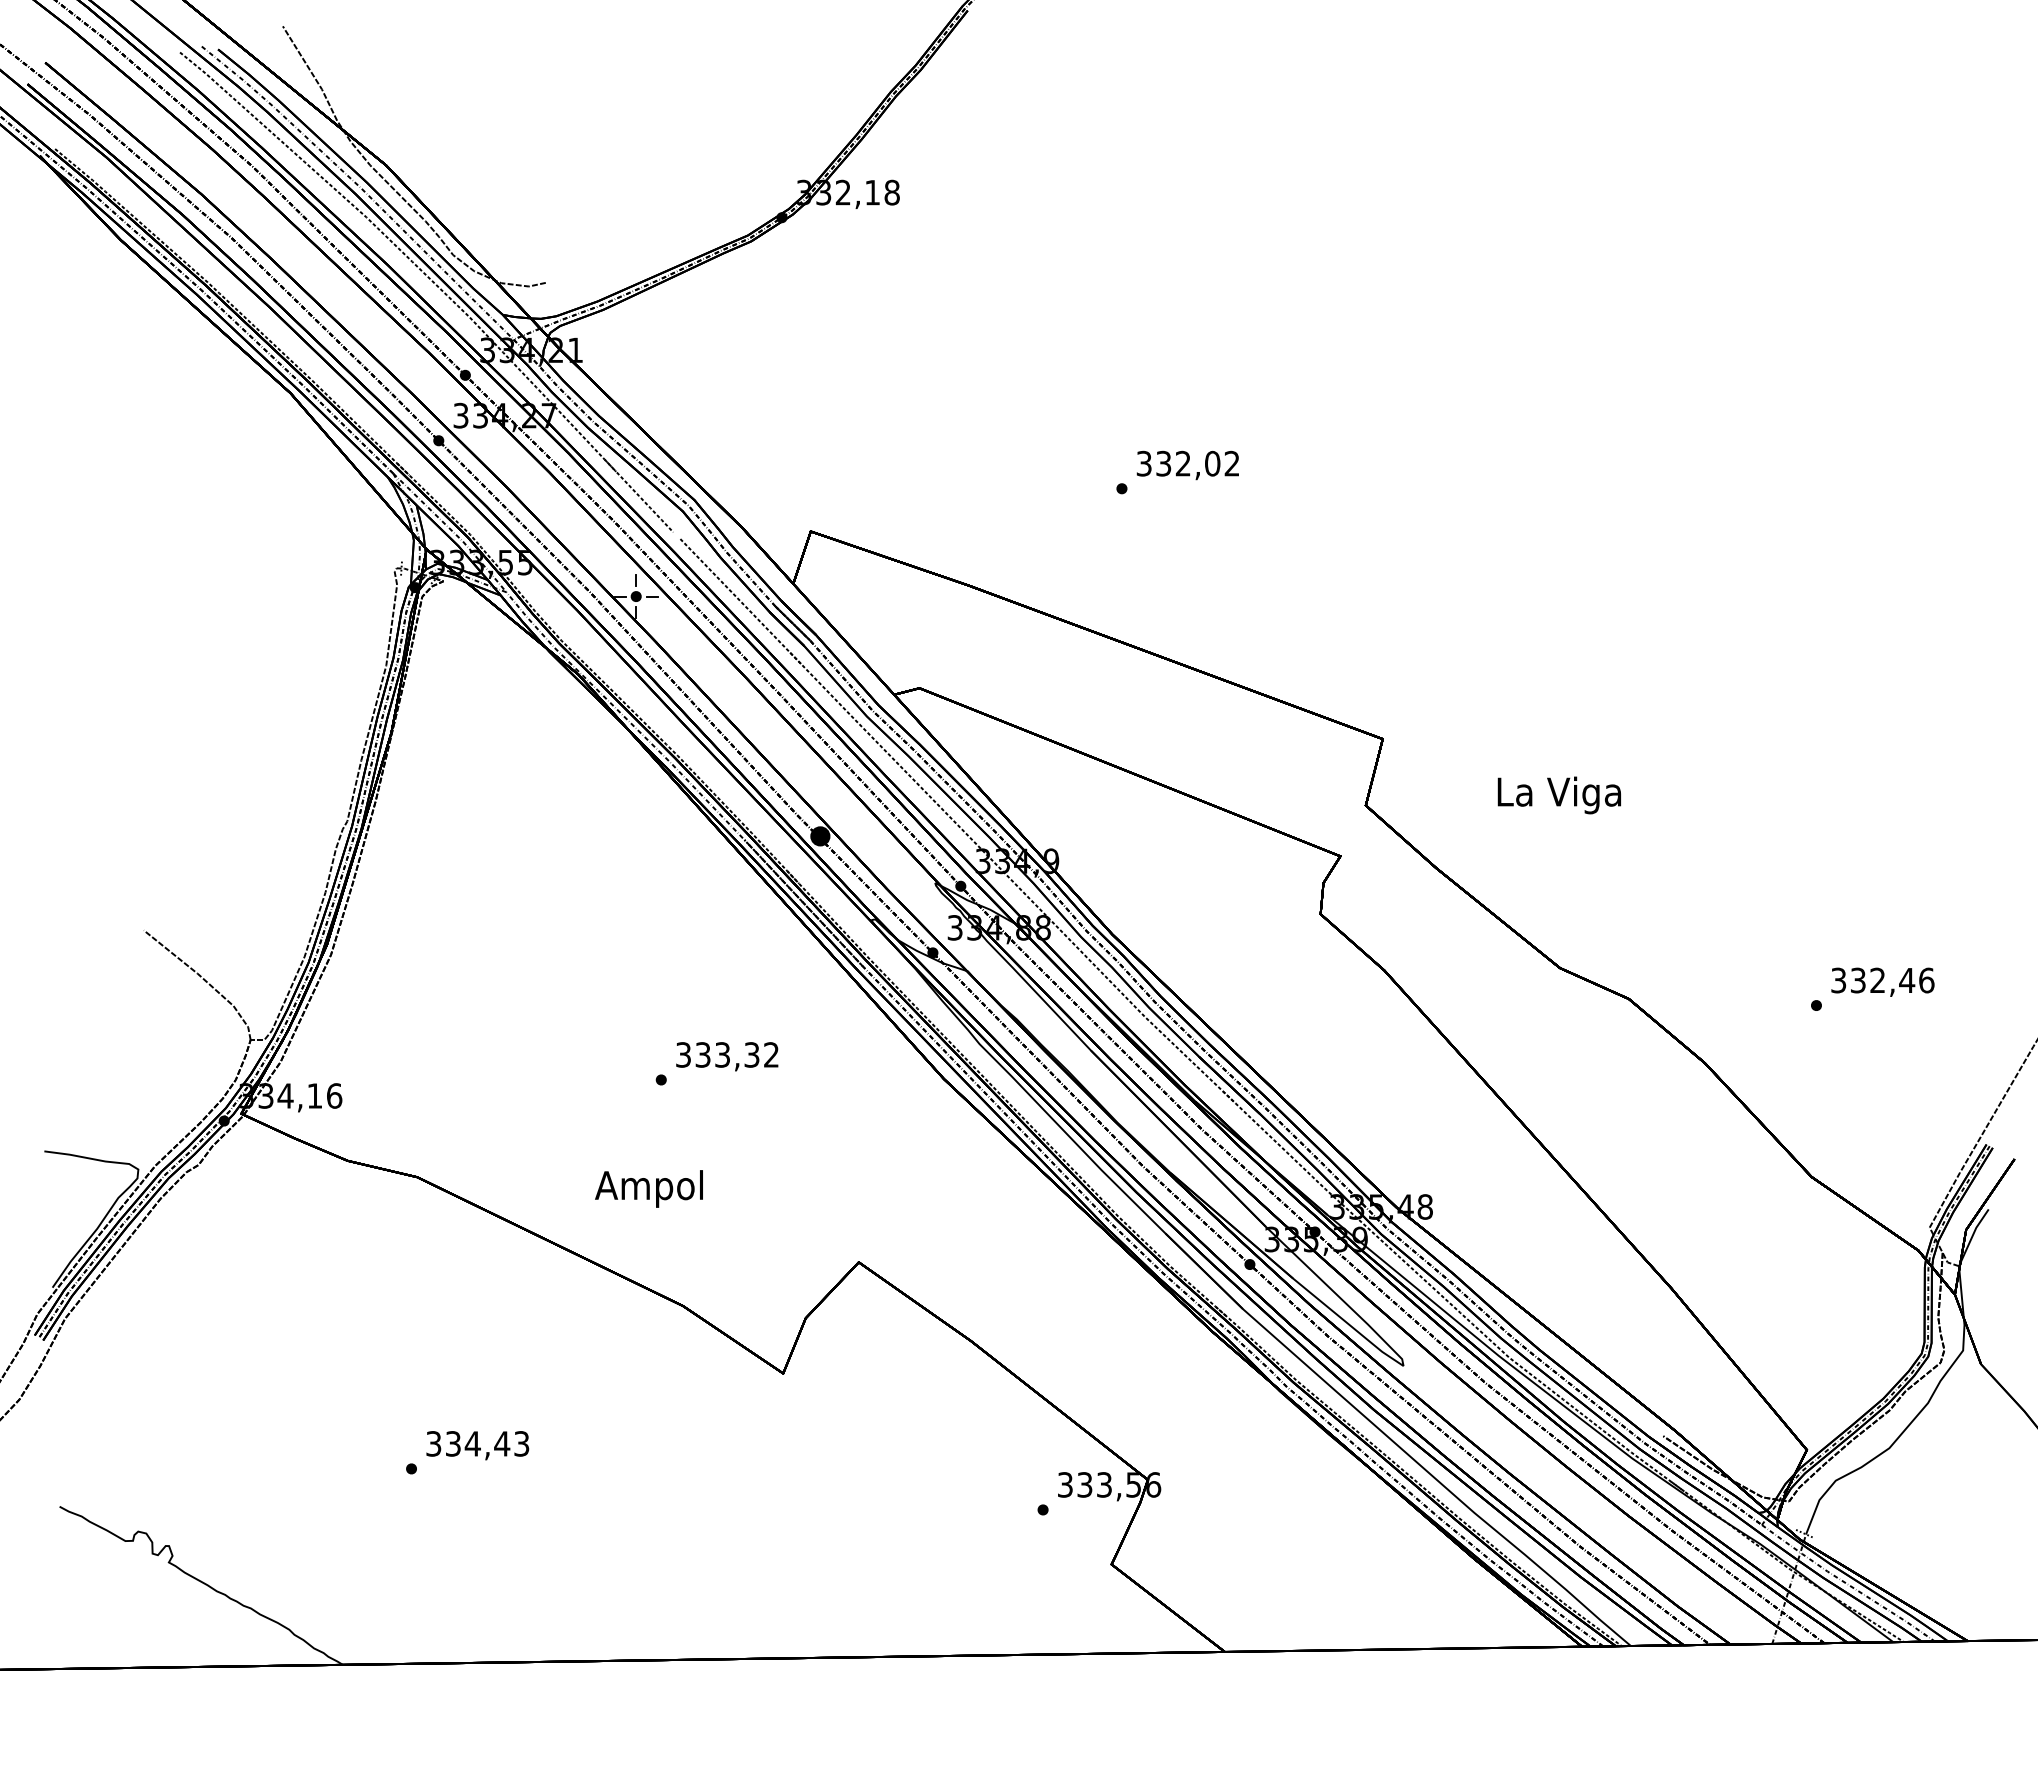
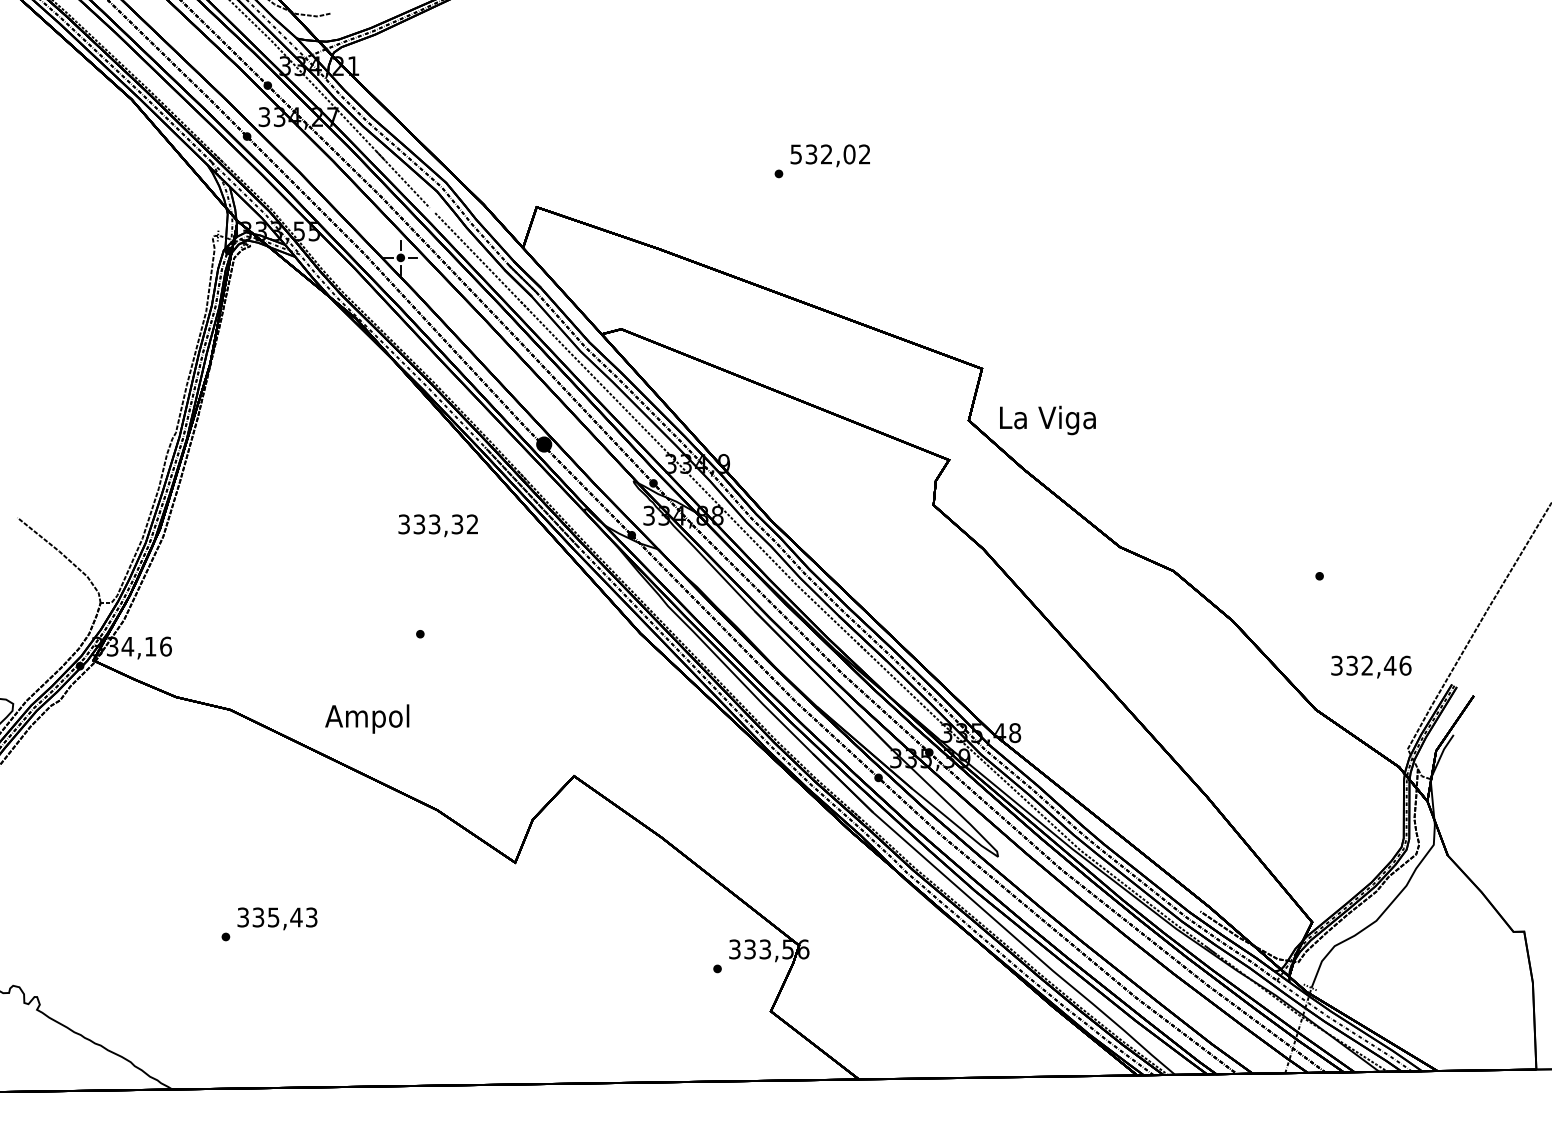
text: (1144, 462) -> (796, 153), 332,02 -> 532,02
text: (1558, 795) -> (1047, 420), moved
text: (1882, 981) -> (1371, 666), moved
text: (727, 1056) -> (438, 525), moved
text: (648, 1188) -> (366, 718), moved
text: (472, 1443) -> (273, 917), 334,43 -> 335,43

